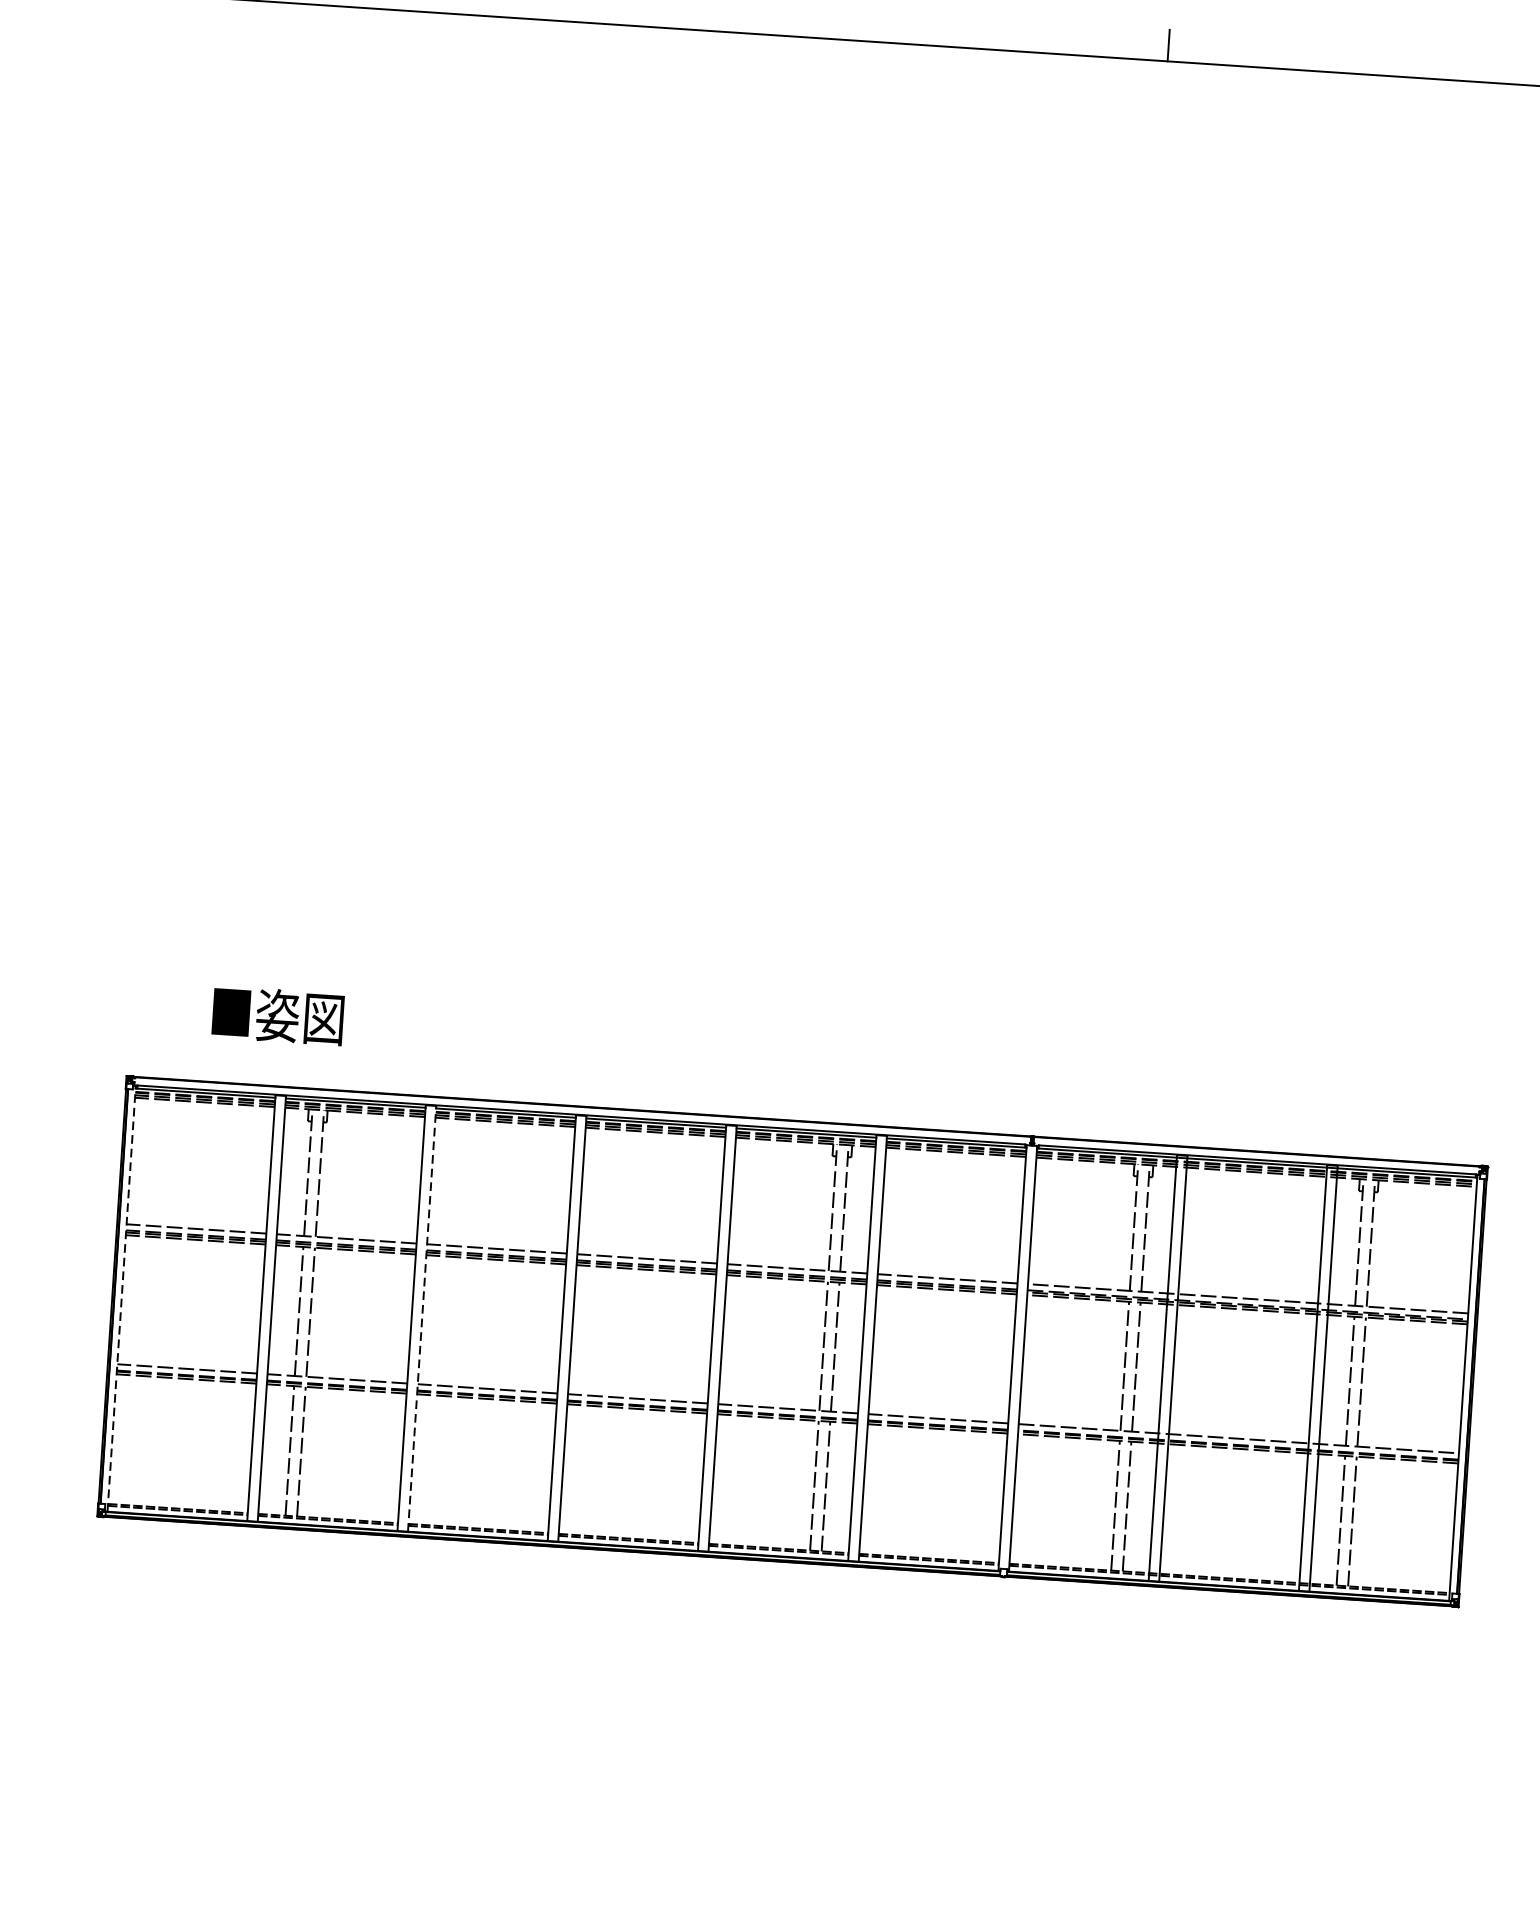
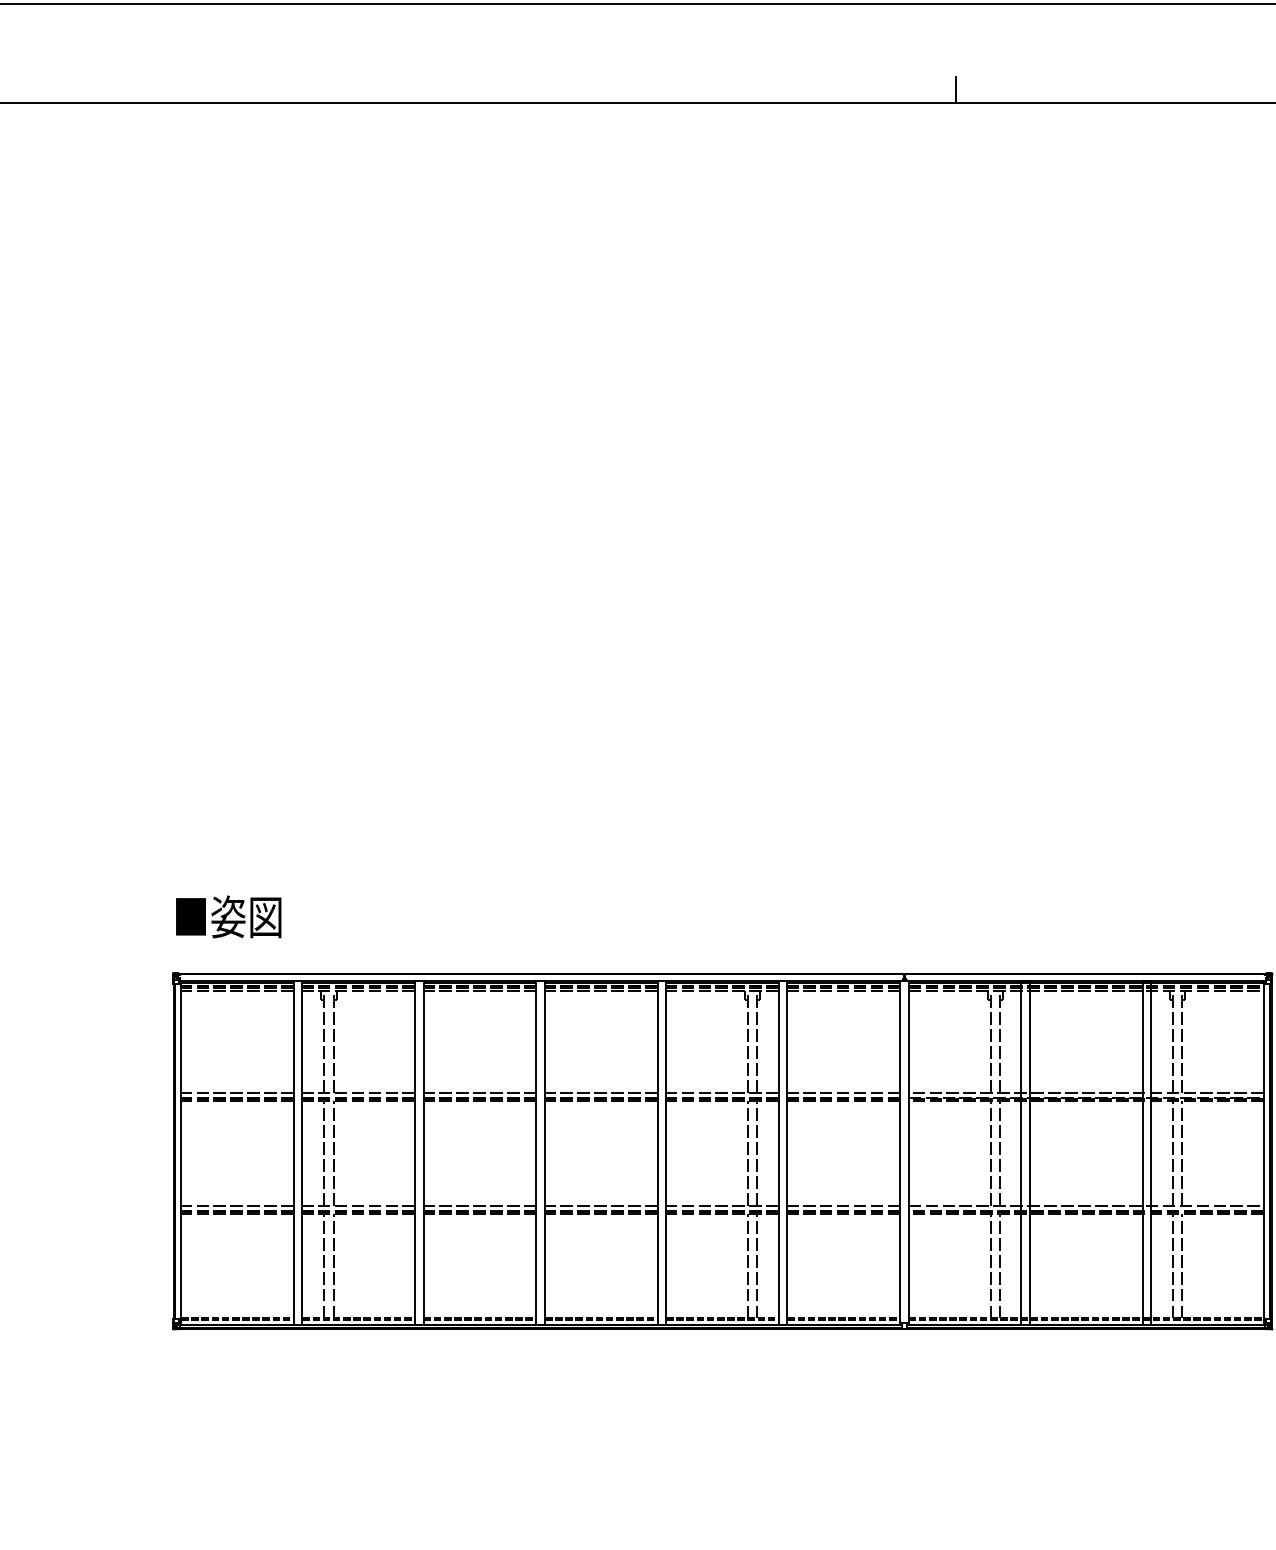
text: (277, 1015) -> (228, 916), moved
line: (122, 1298) -> (181, 1152), dashed -> solid
line: (421, 1318) -> (423, 1152), dashed -> solid

